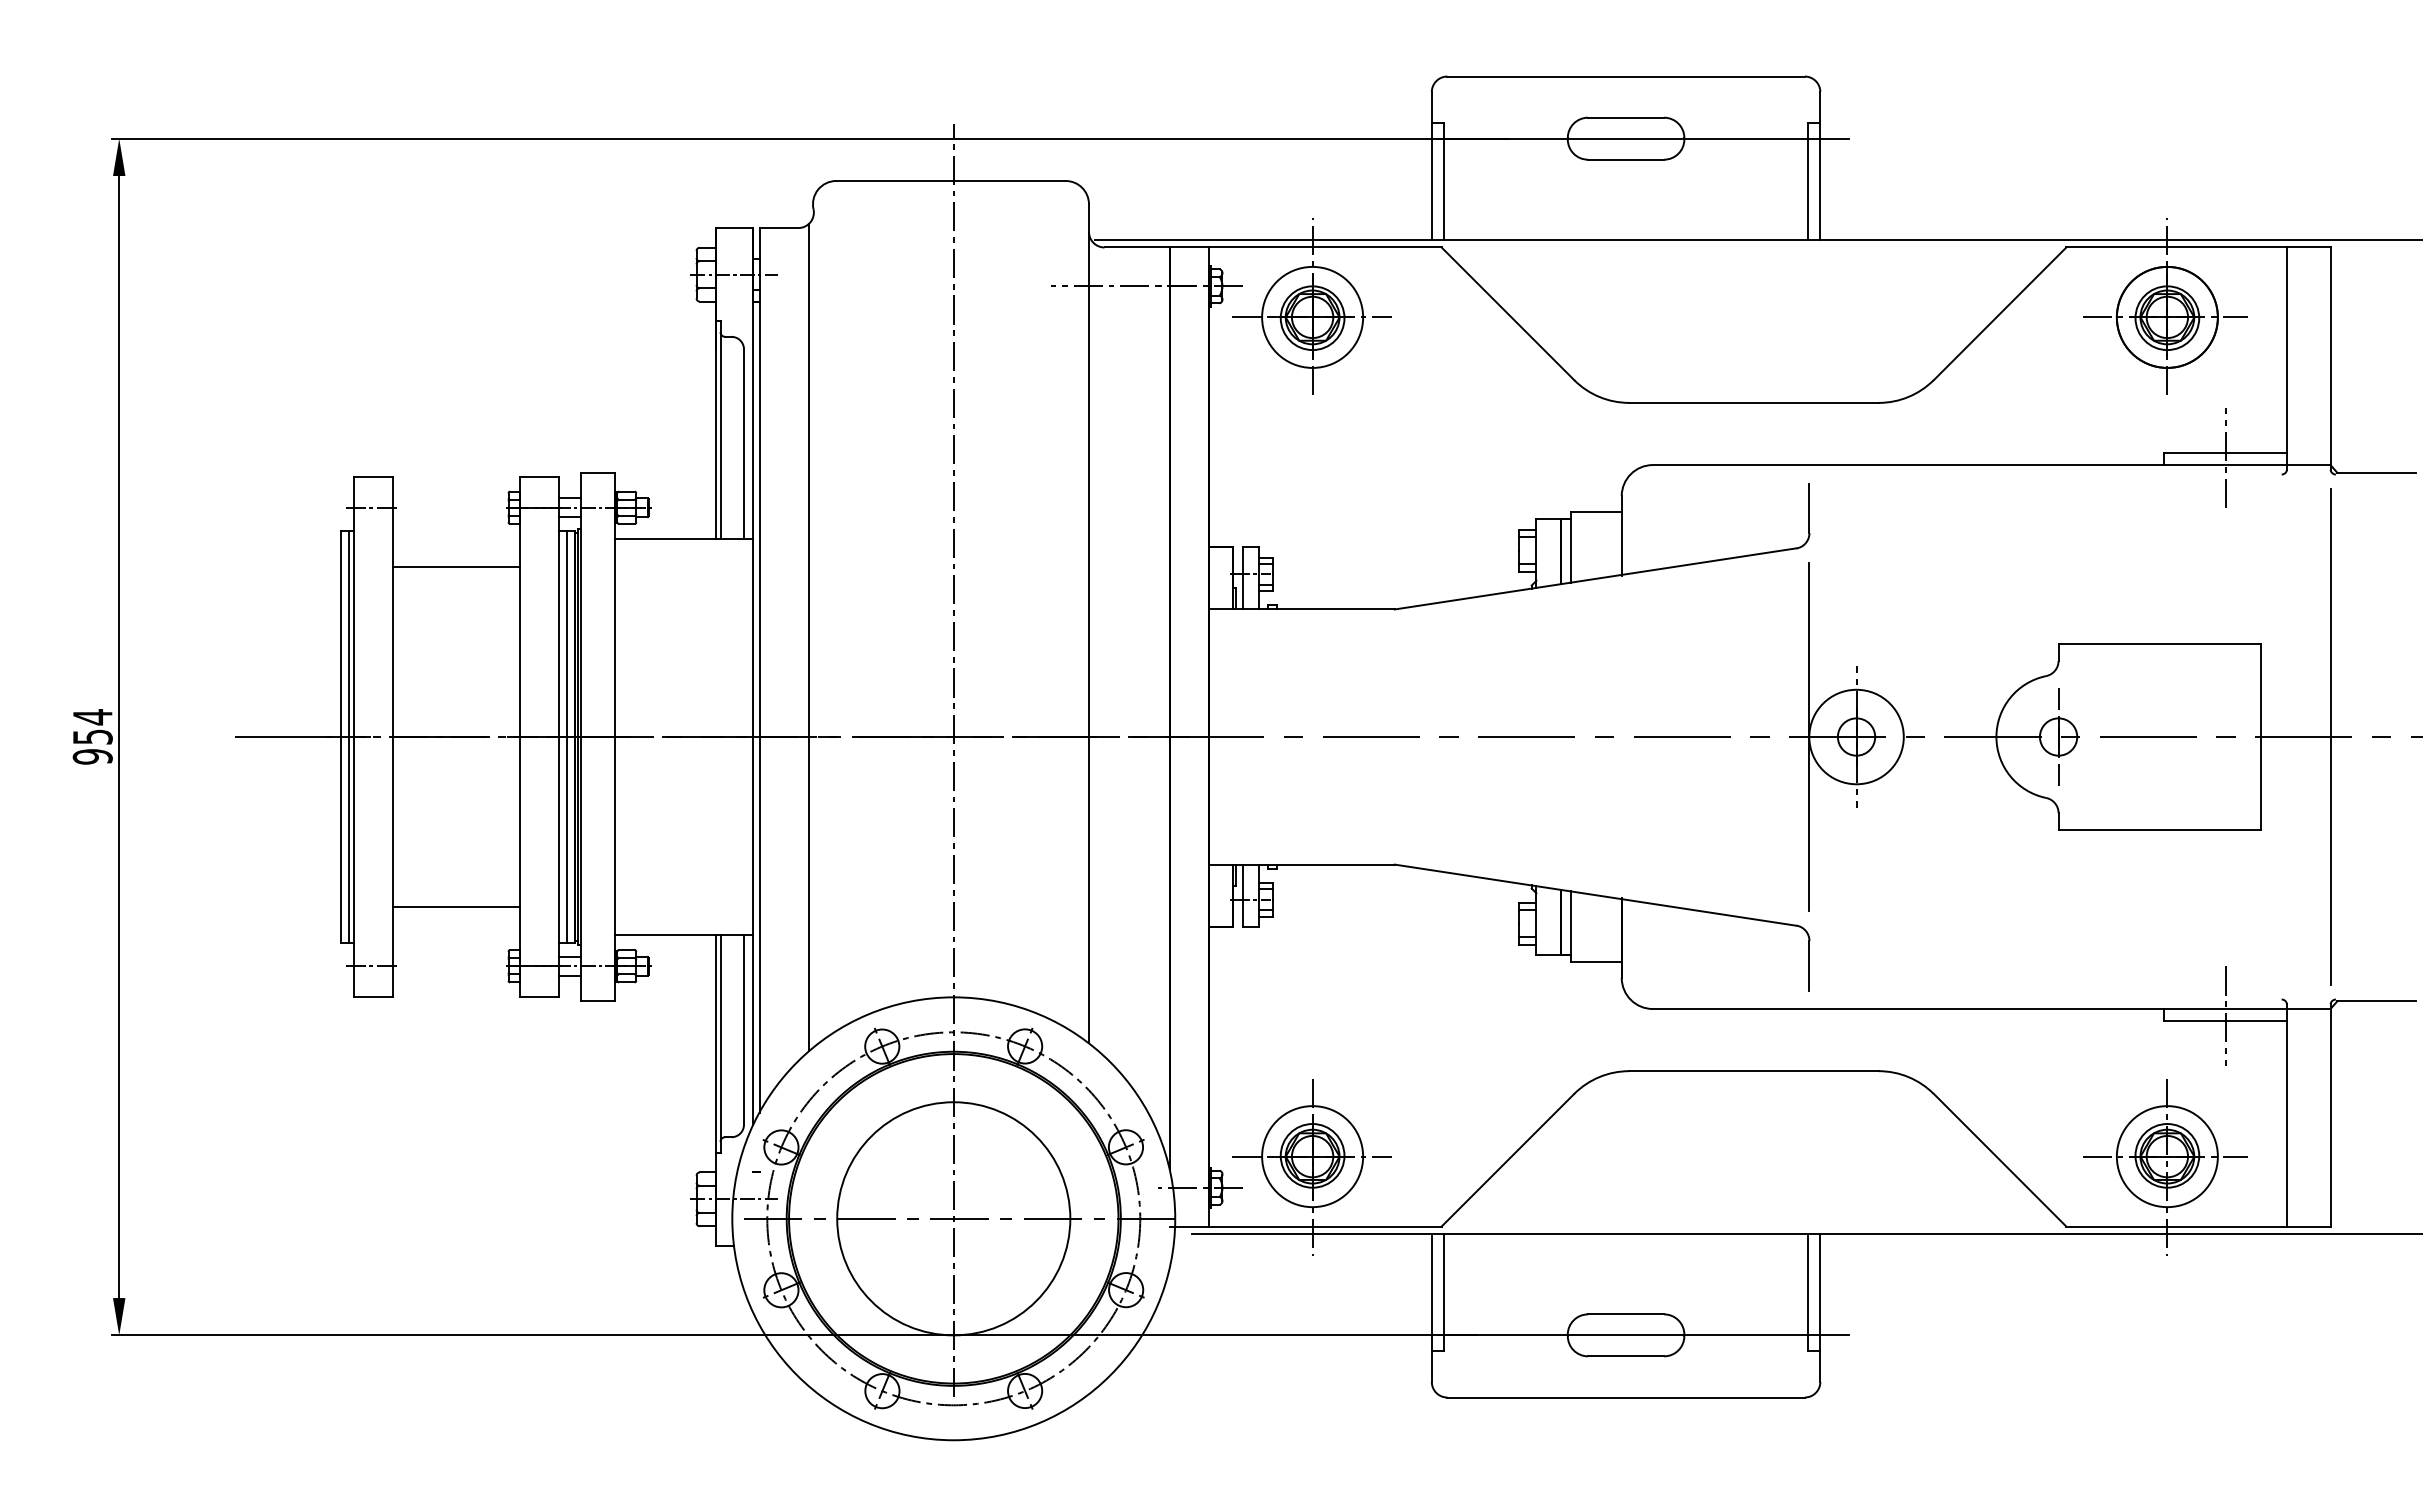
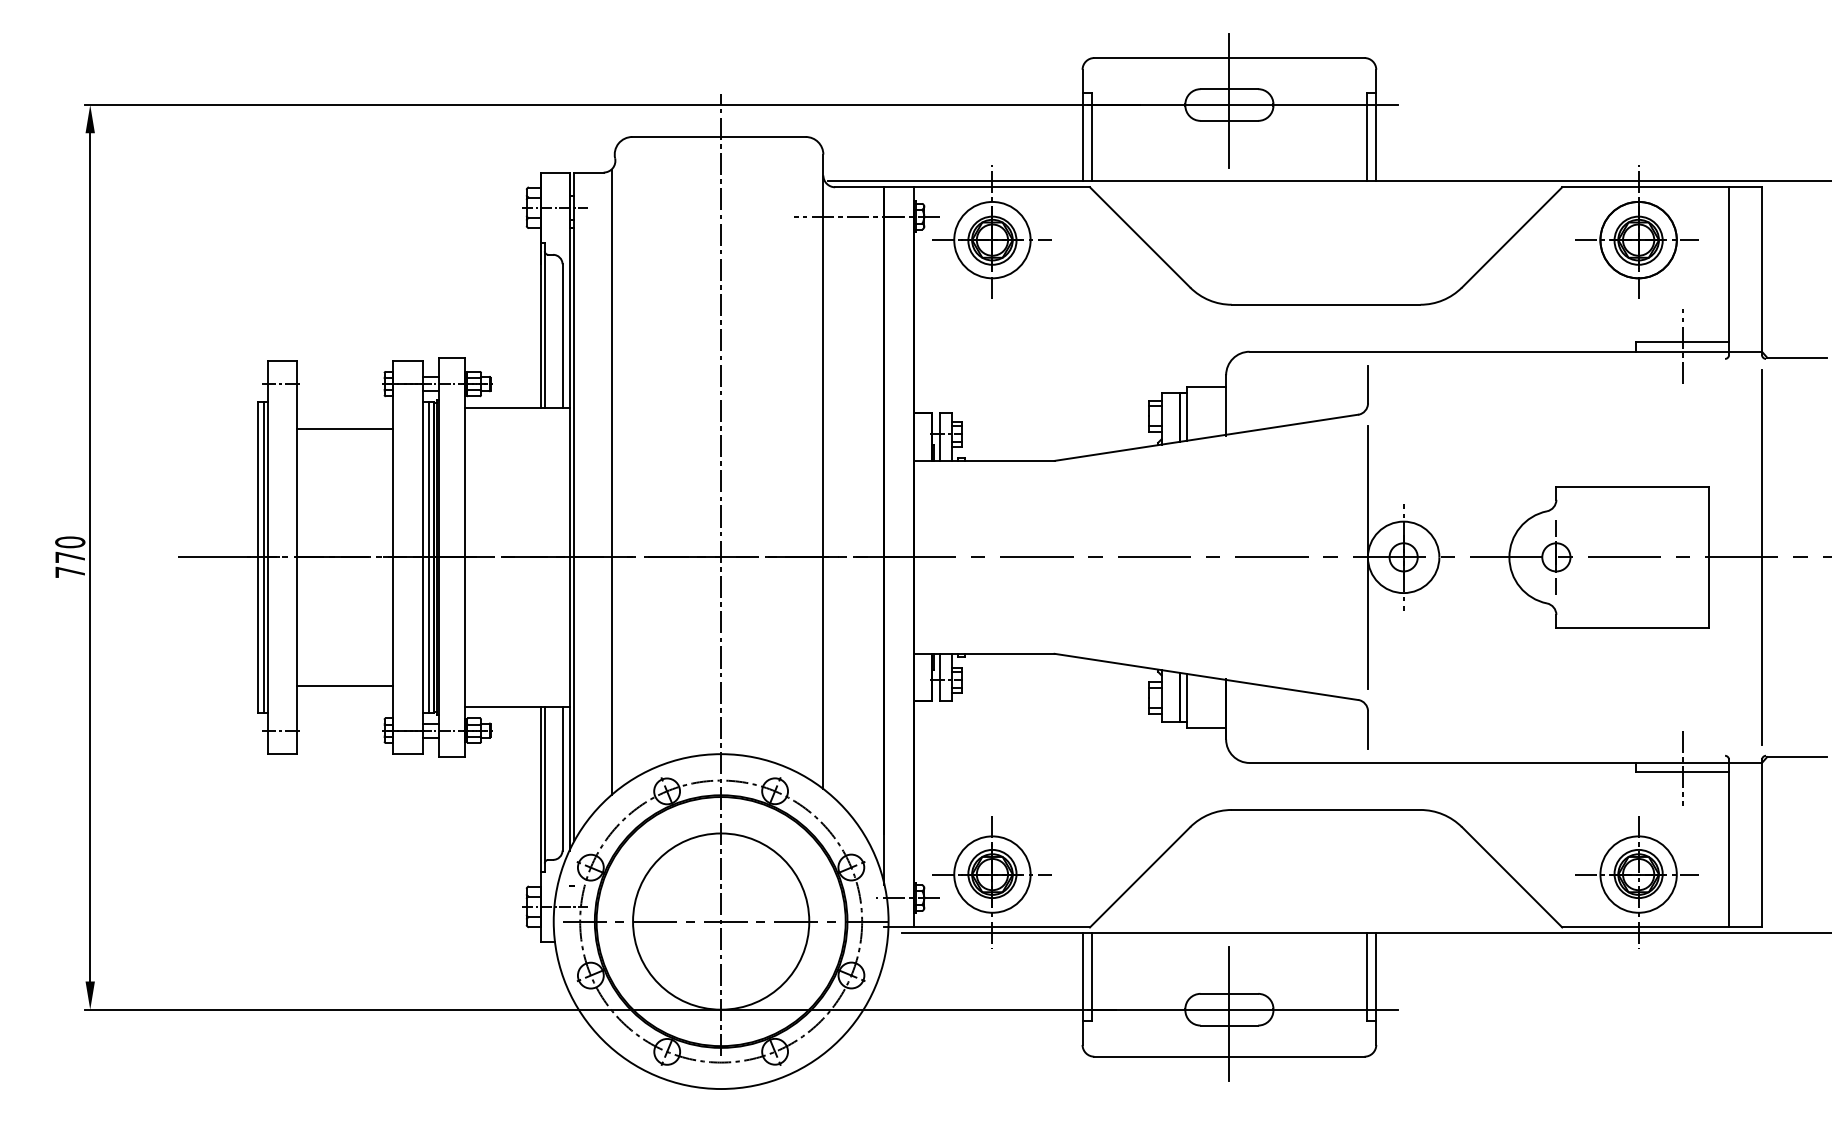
line: (1626, 132) -> (1229, 100), added
text: (92, 736) -> (70, 556), 954 -> 770
line: (1626, 1340) -> (1229, 1013), added

